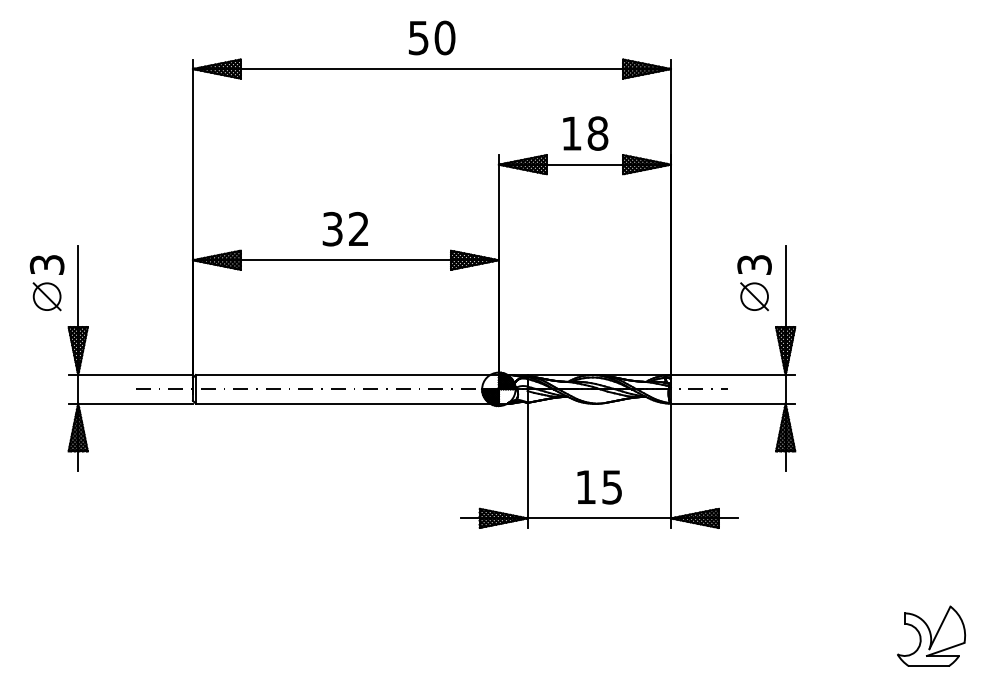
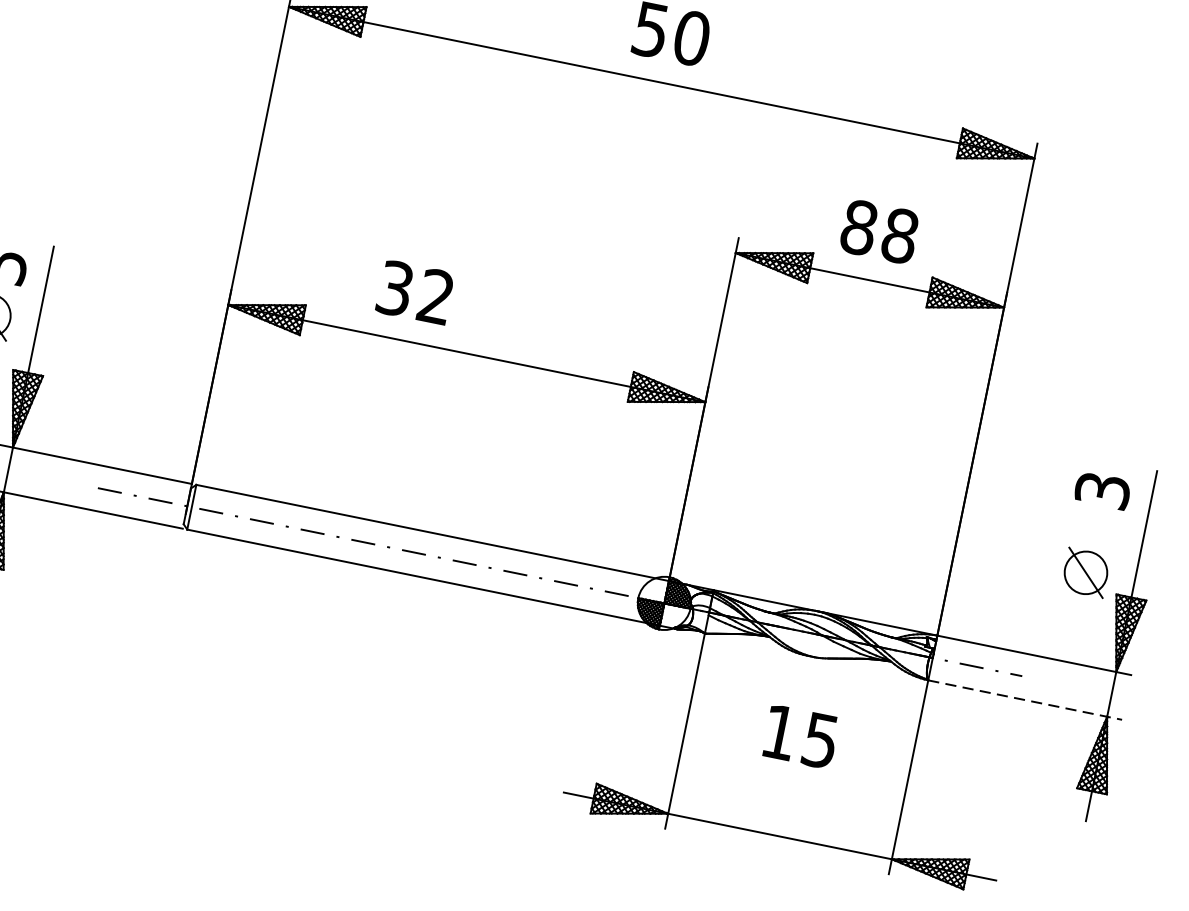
text: (571, 133) -> (858, 227), 18 -> 88
text: (344, 229) -> (413, 292), moved
part: (754, 296) -> (1085, 572), moved
line: (733, 403) -> (1025, 699), solid -> dashed
text: (599, 487) -> (800, 736), moved

